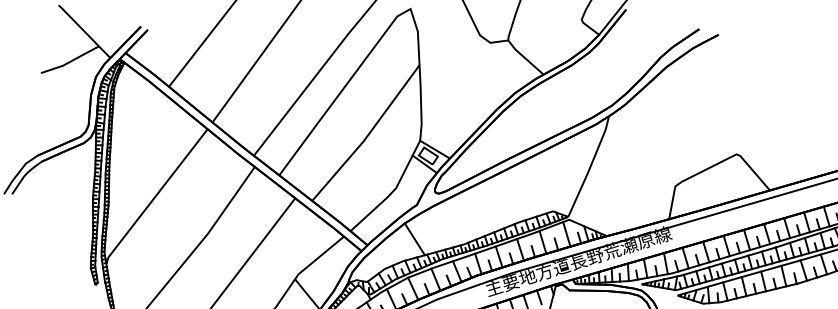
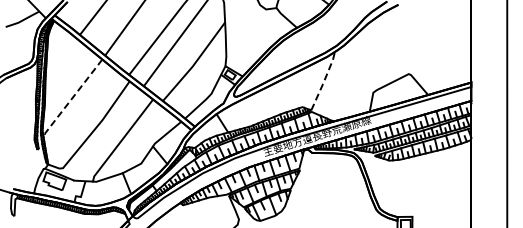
line: (591, 165) -> (324, 80), solid -> dashed
line: (154, 196) -> (71, 98), solid -> dashed

